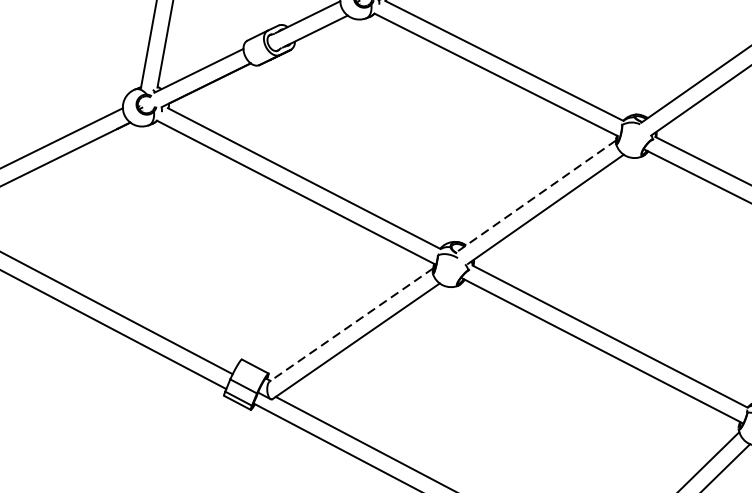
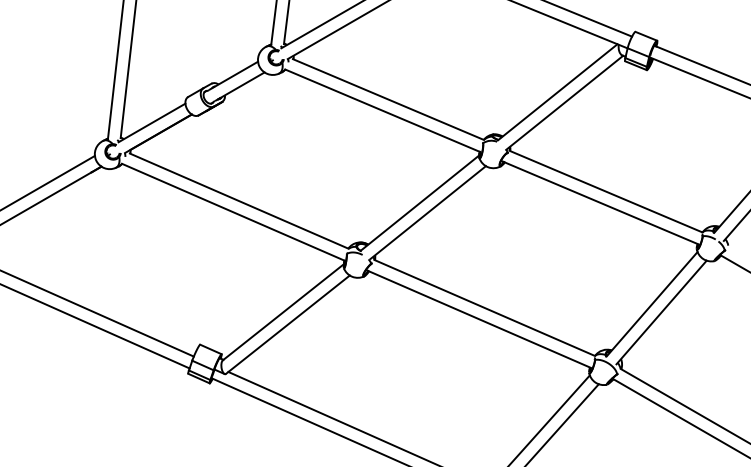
line: (536, 197) -> (420, 203), dashed -> solid
line: (351, 325) -> (283, 312), dashed -> solid

